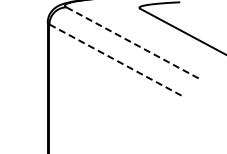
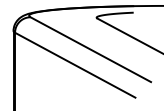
line: (133, 43) -> (91, 50), dashed -> solid
line: (116, 60) -> (75, 65), dashed -> solid

